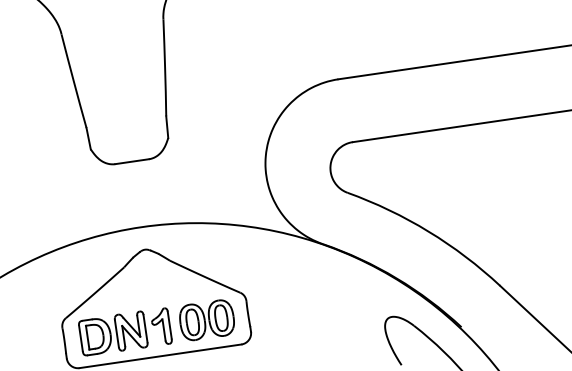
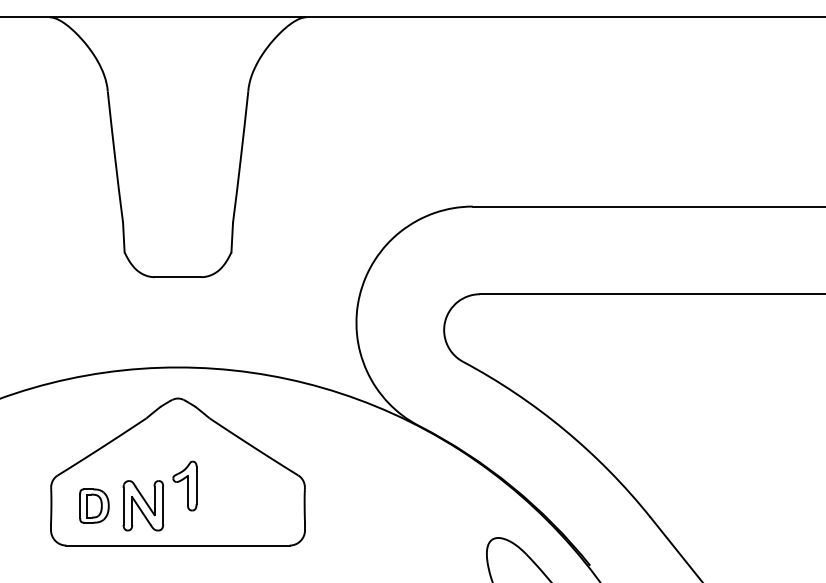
part: (206, 319) -> (247, 505), removed
part: (160, 326) -> (184, 485), moved
part: (95, 336) -> (94, 505), size x0.7

